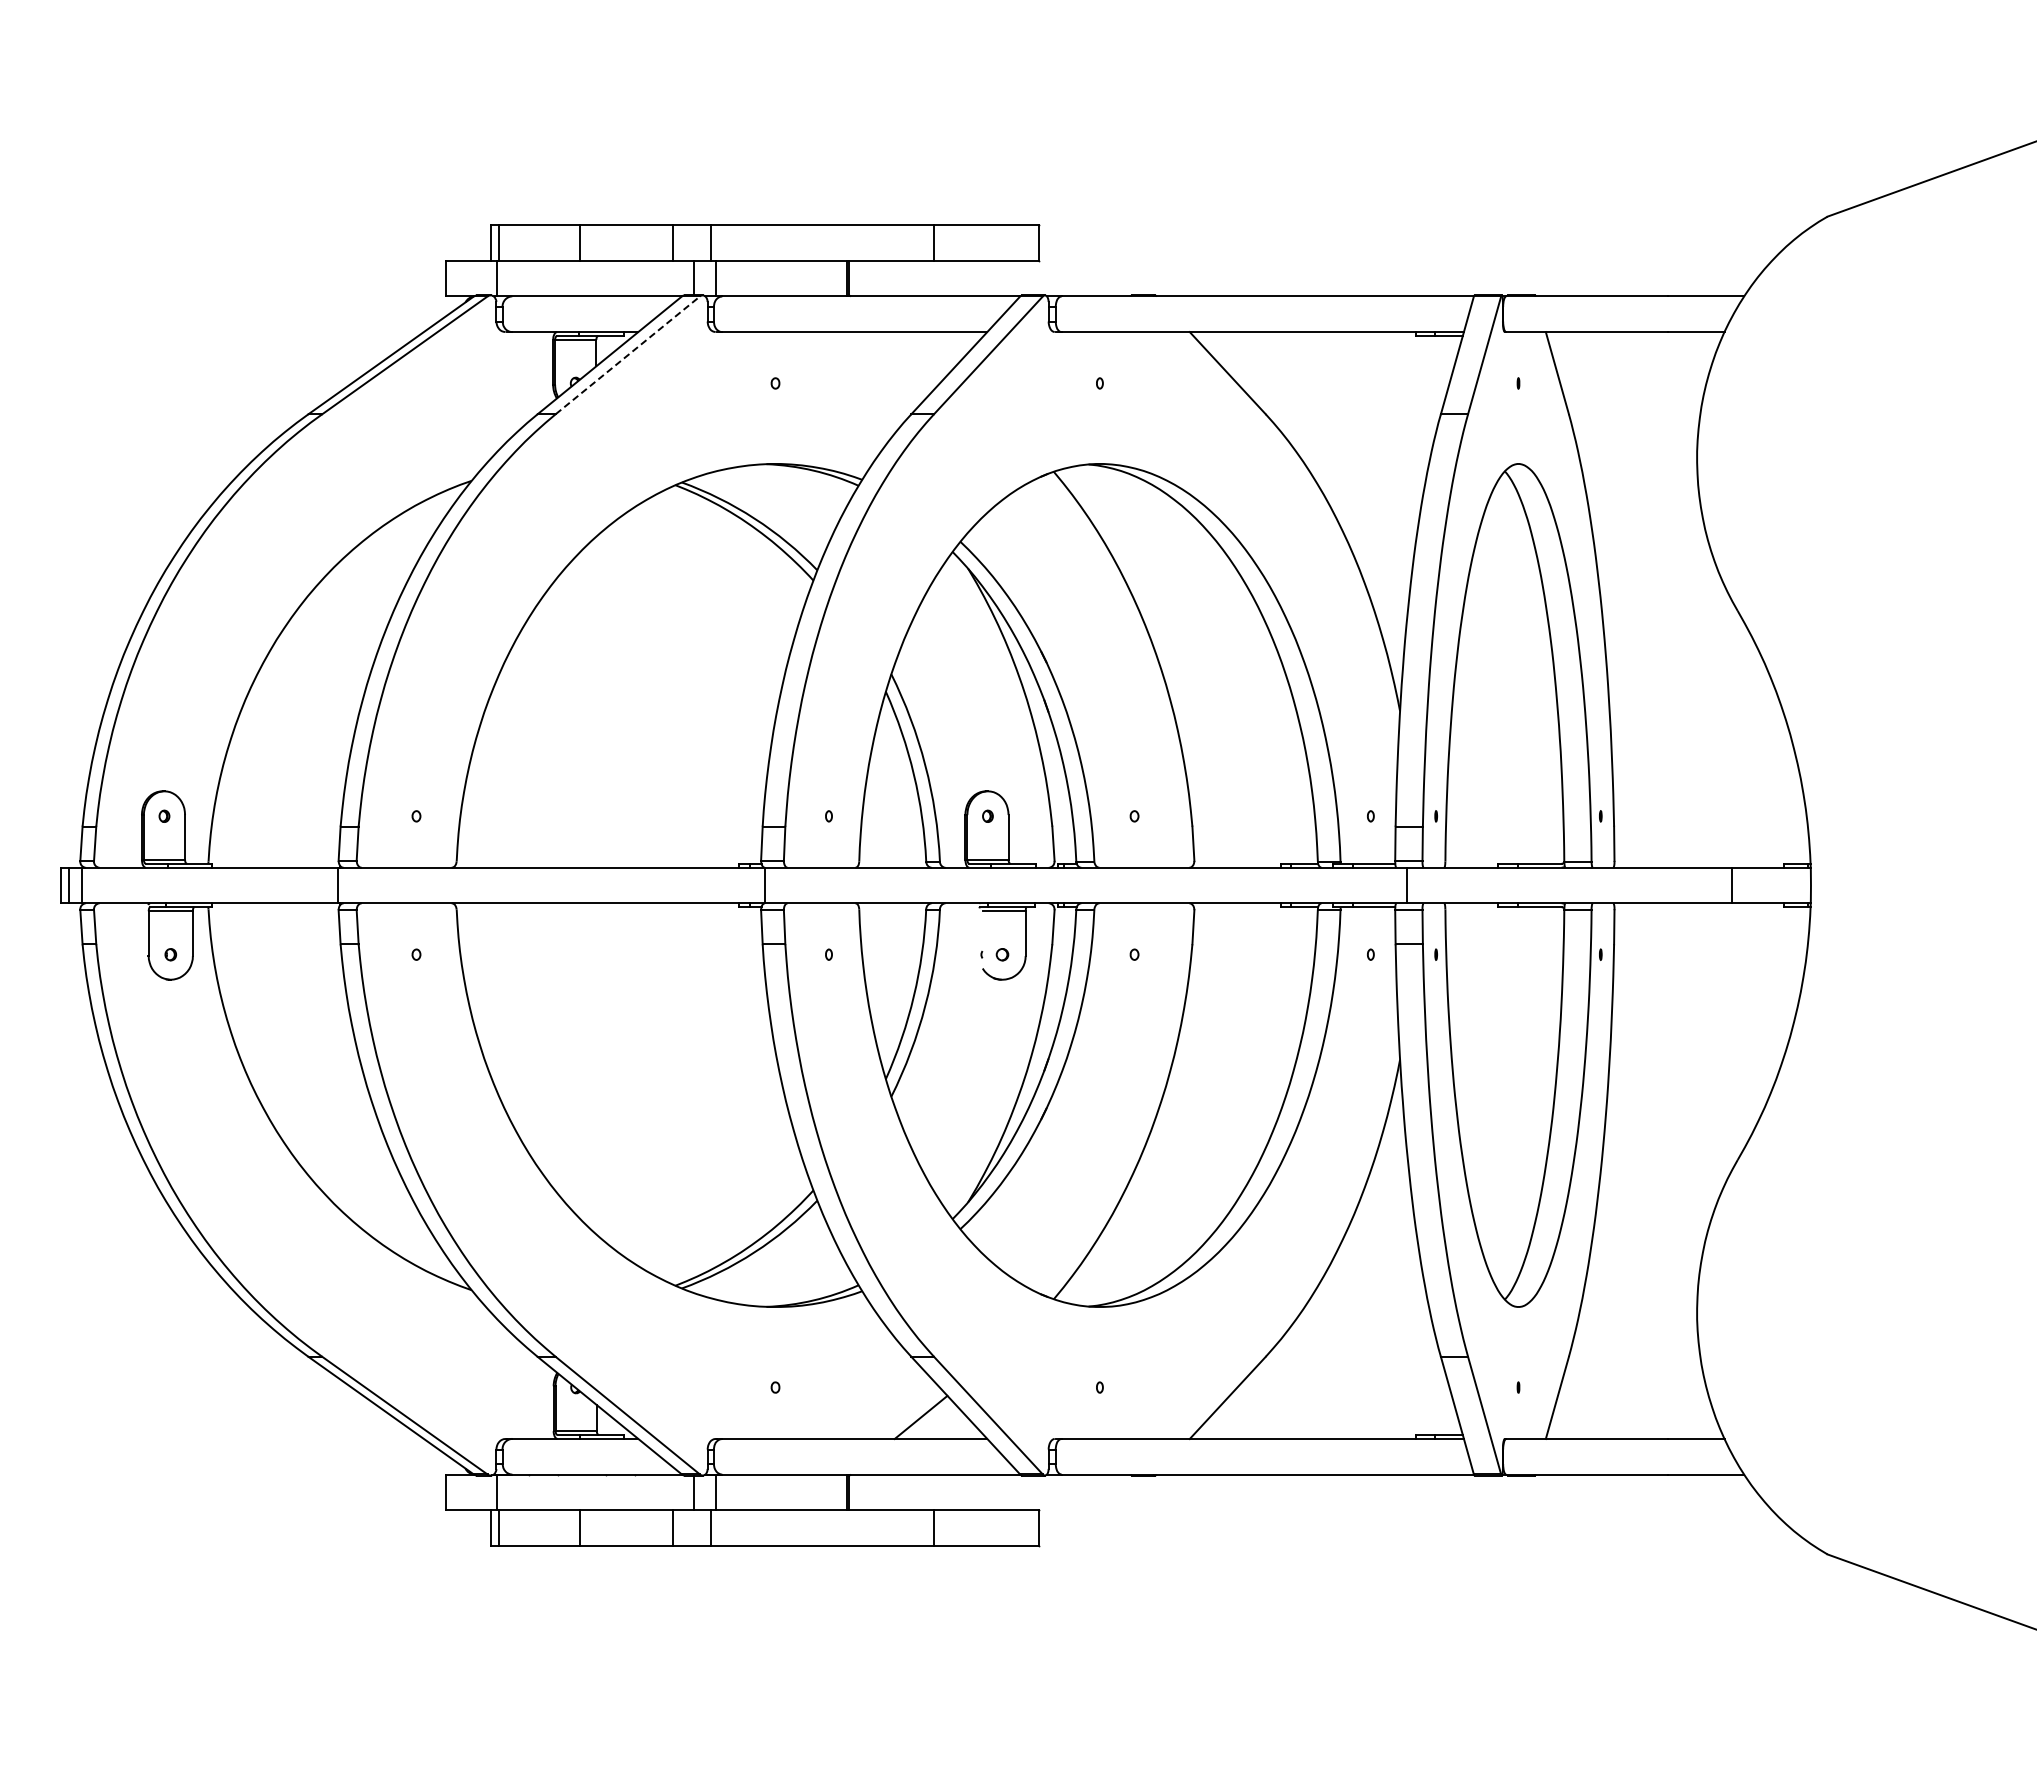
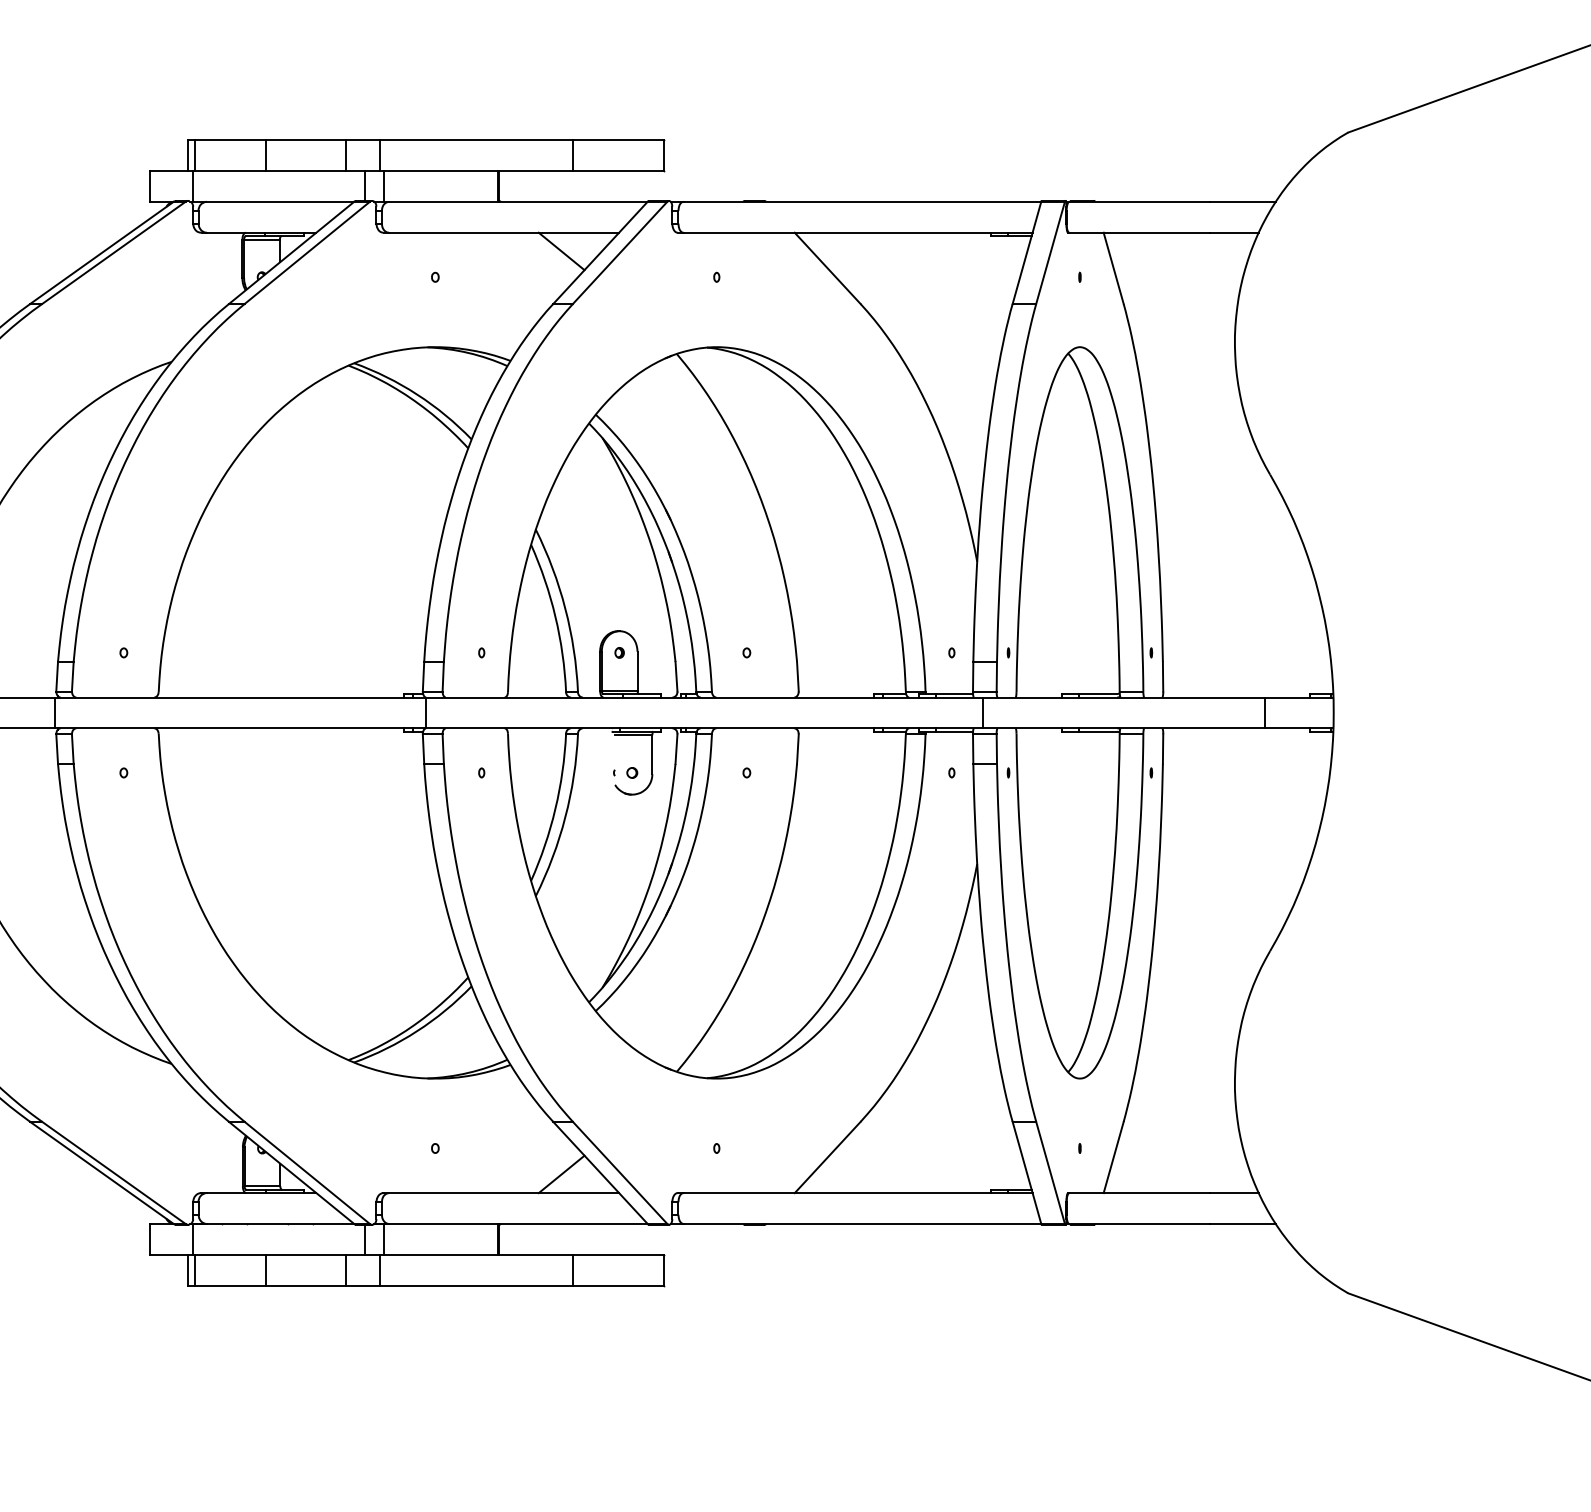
line: (920, 353) -> (561, 251), added
line: (628, 355) -> (307, 253), dashed -> solid

